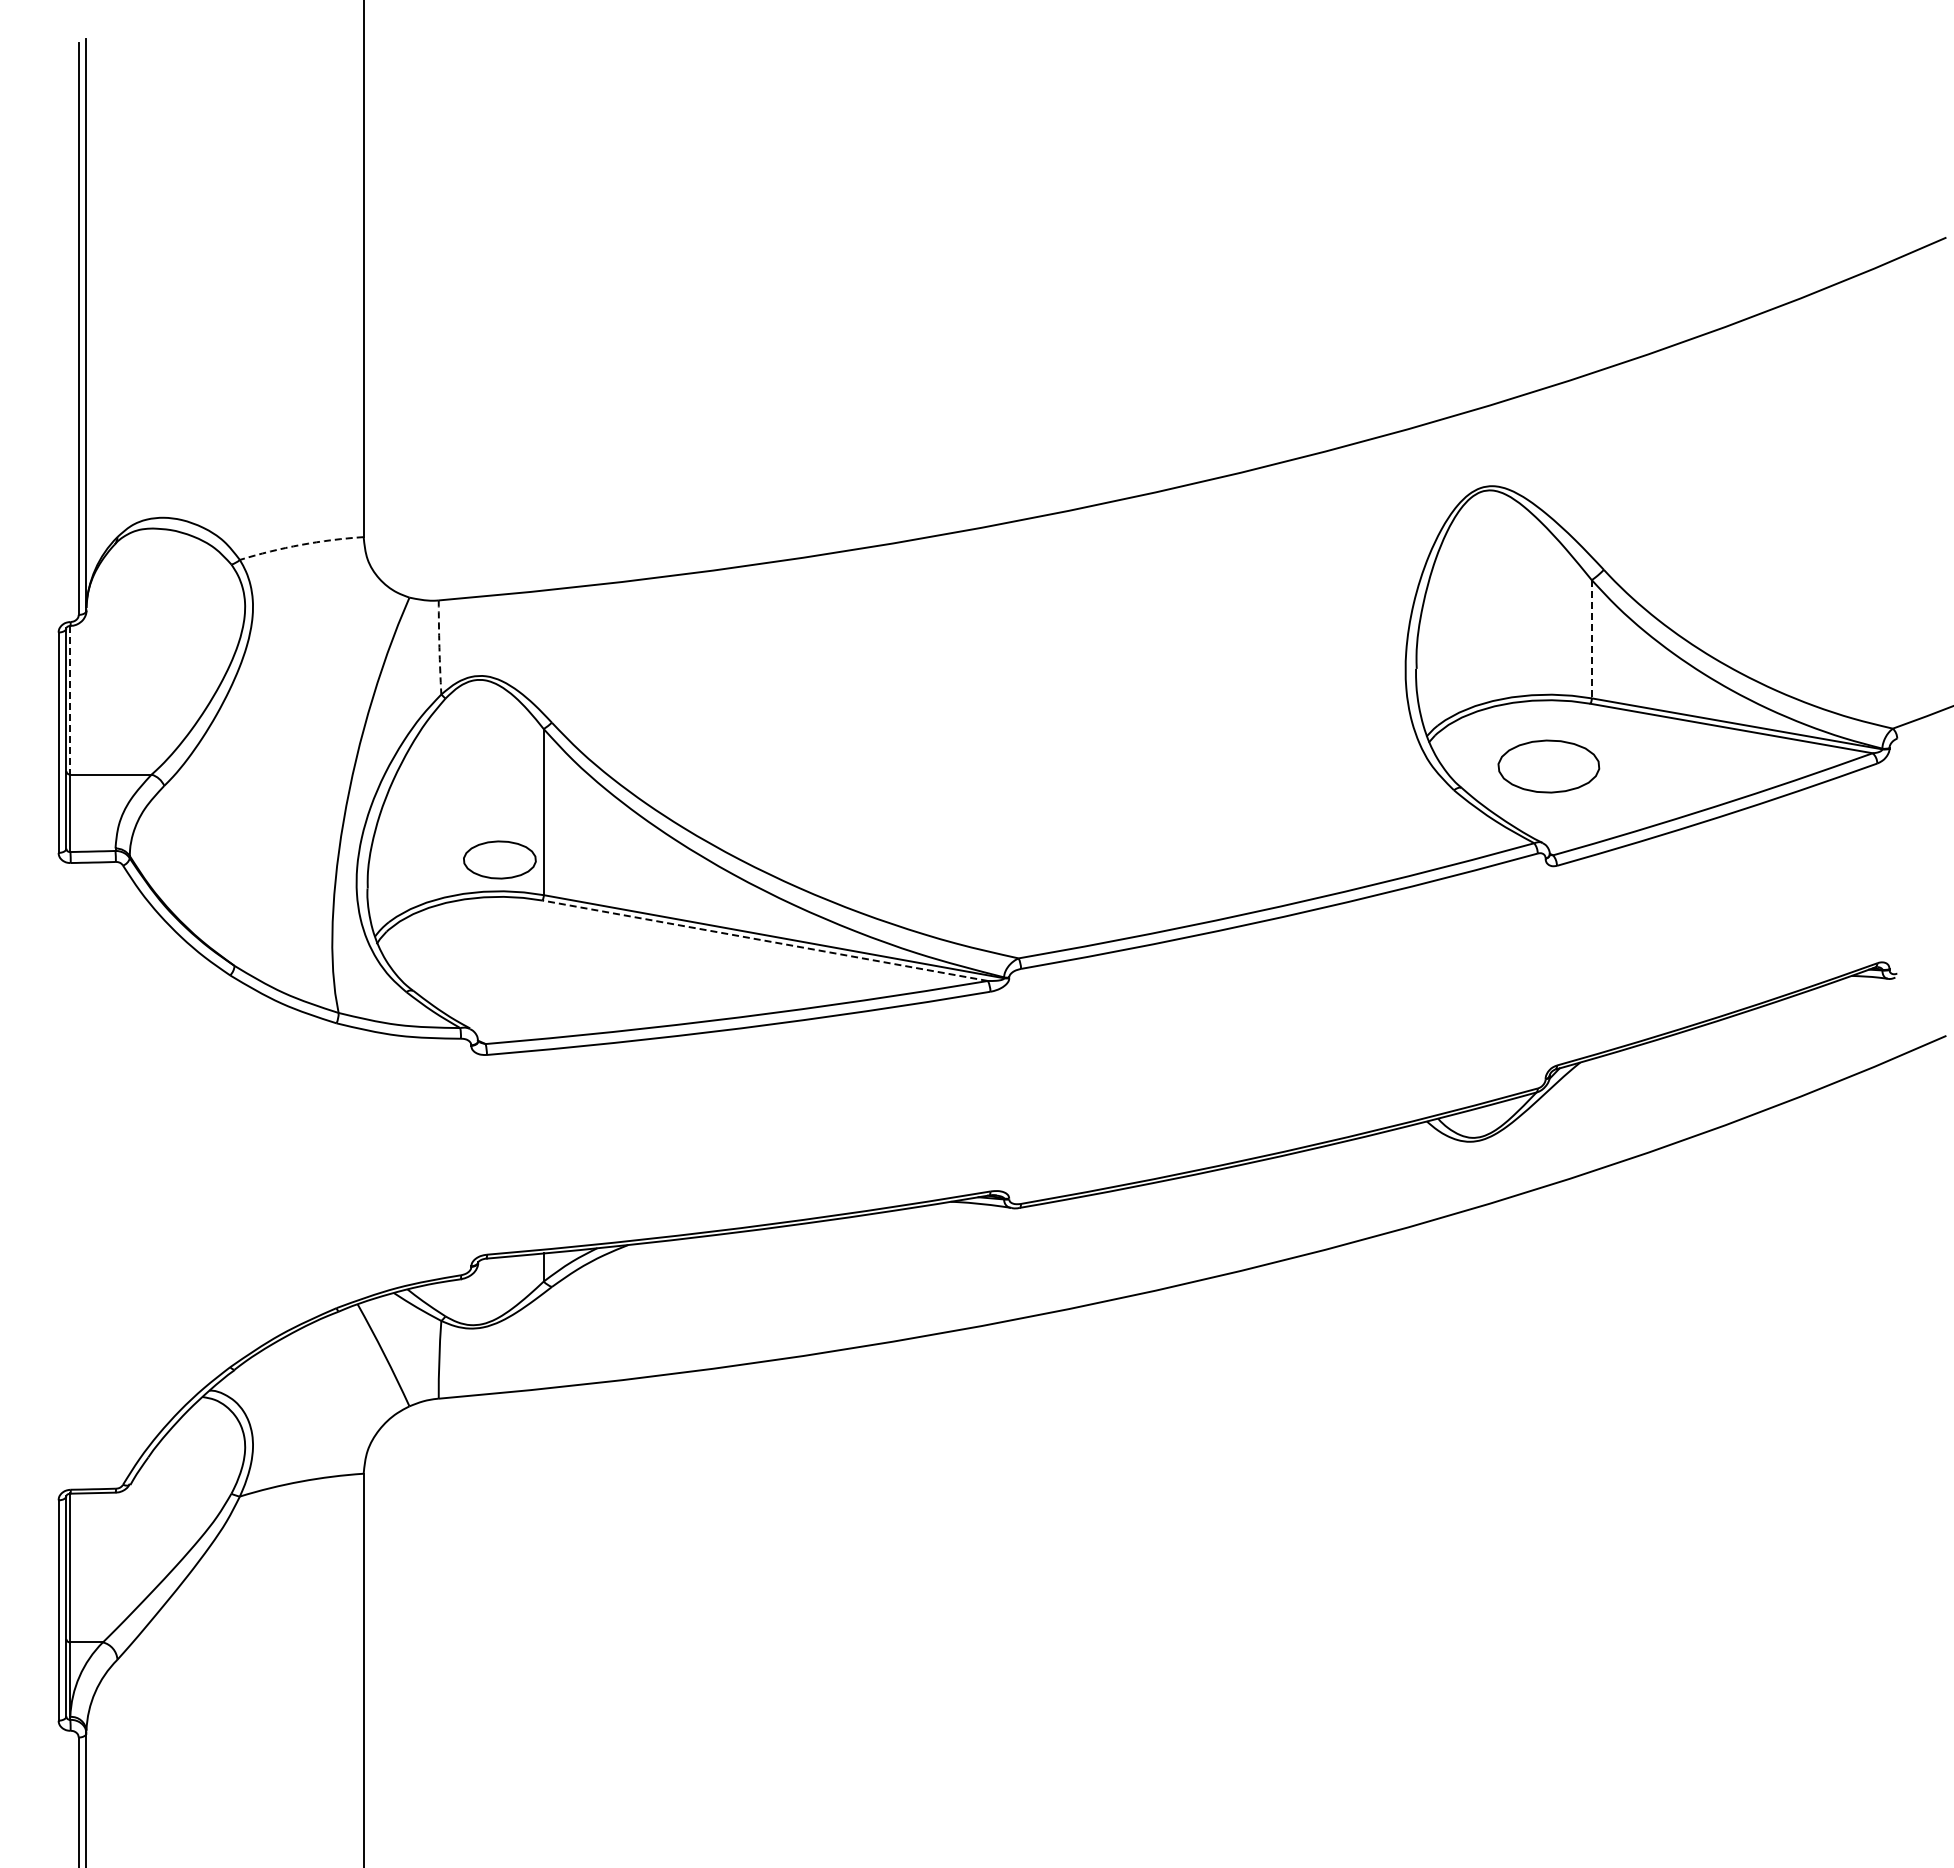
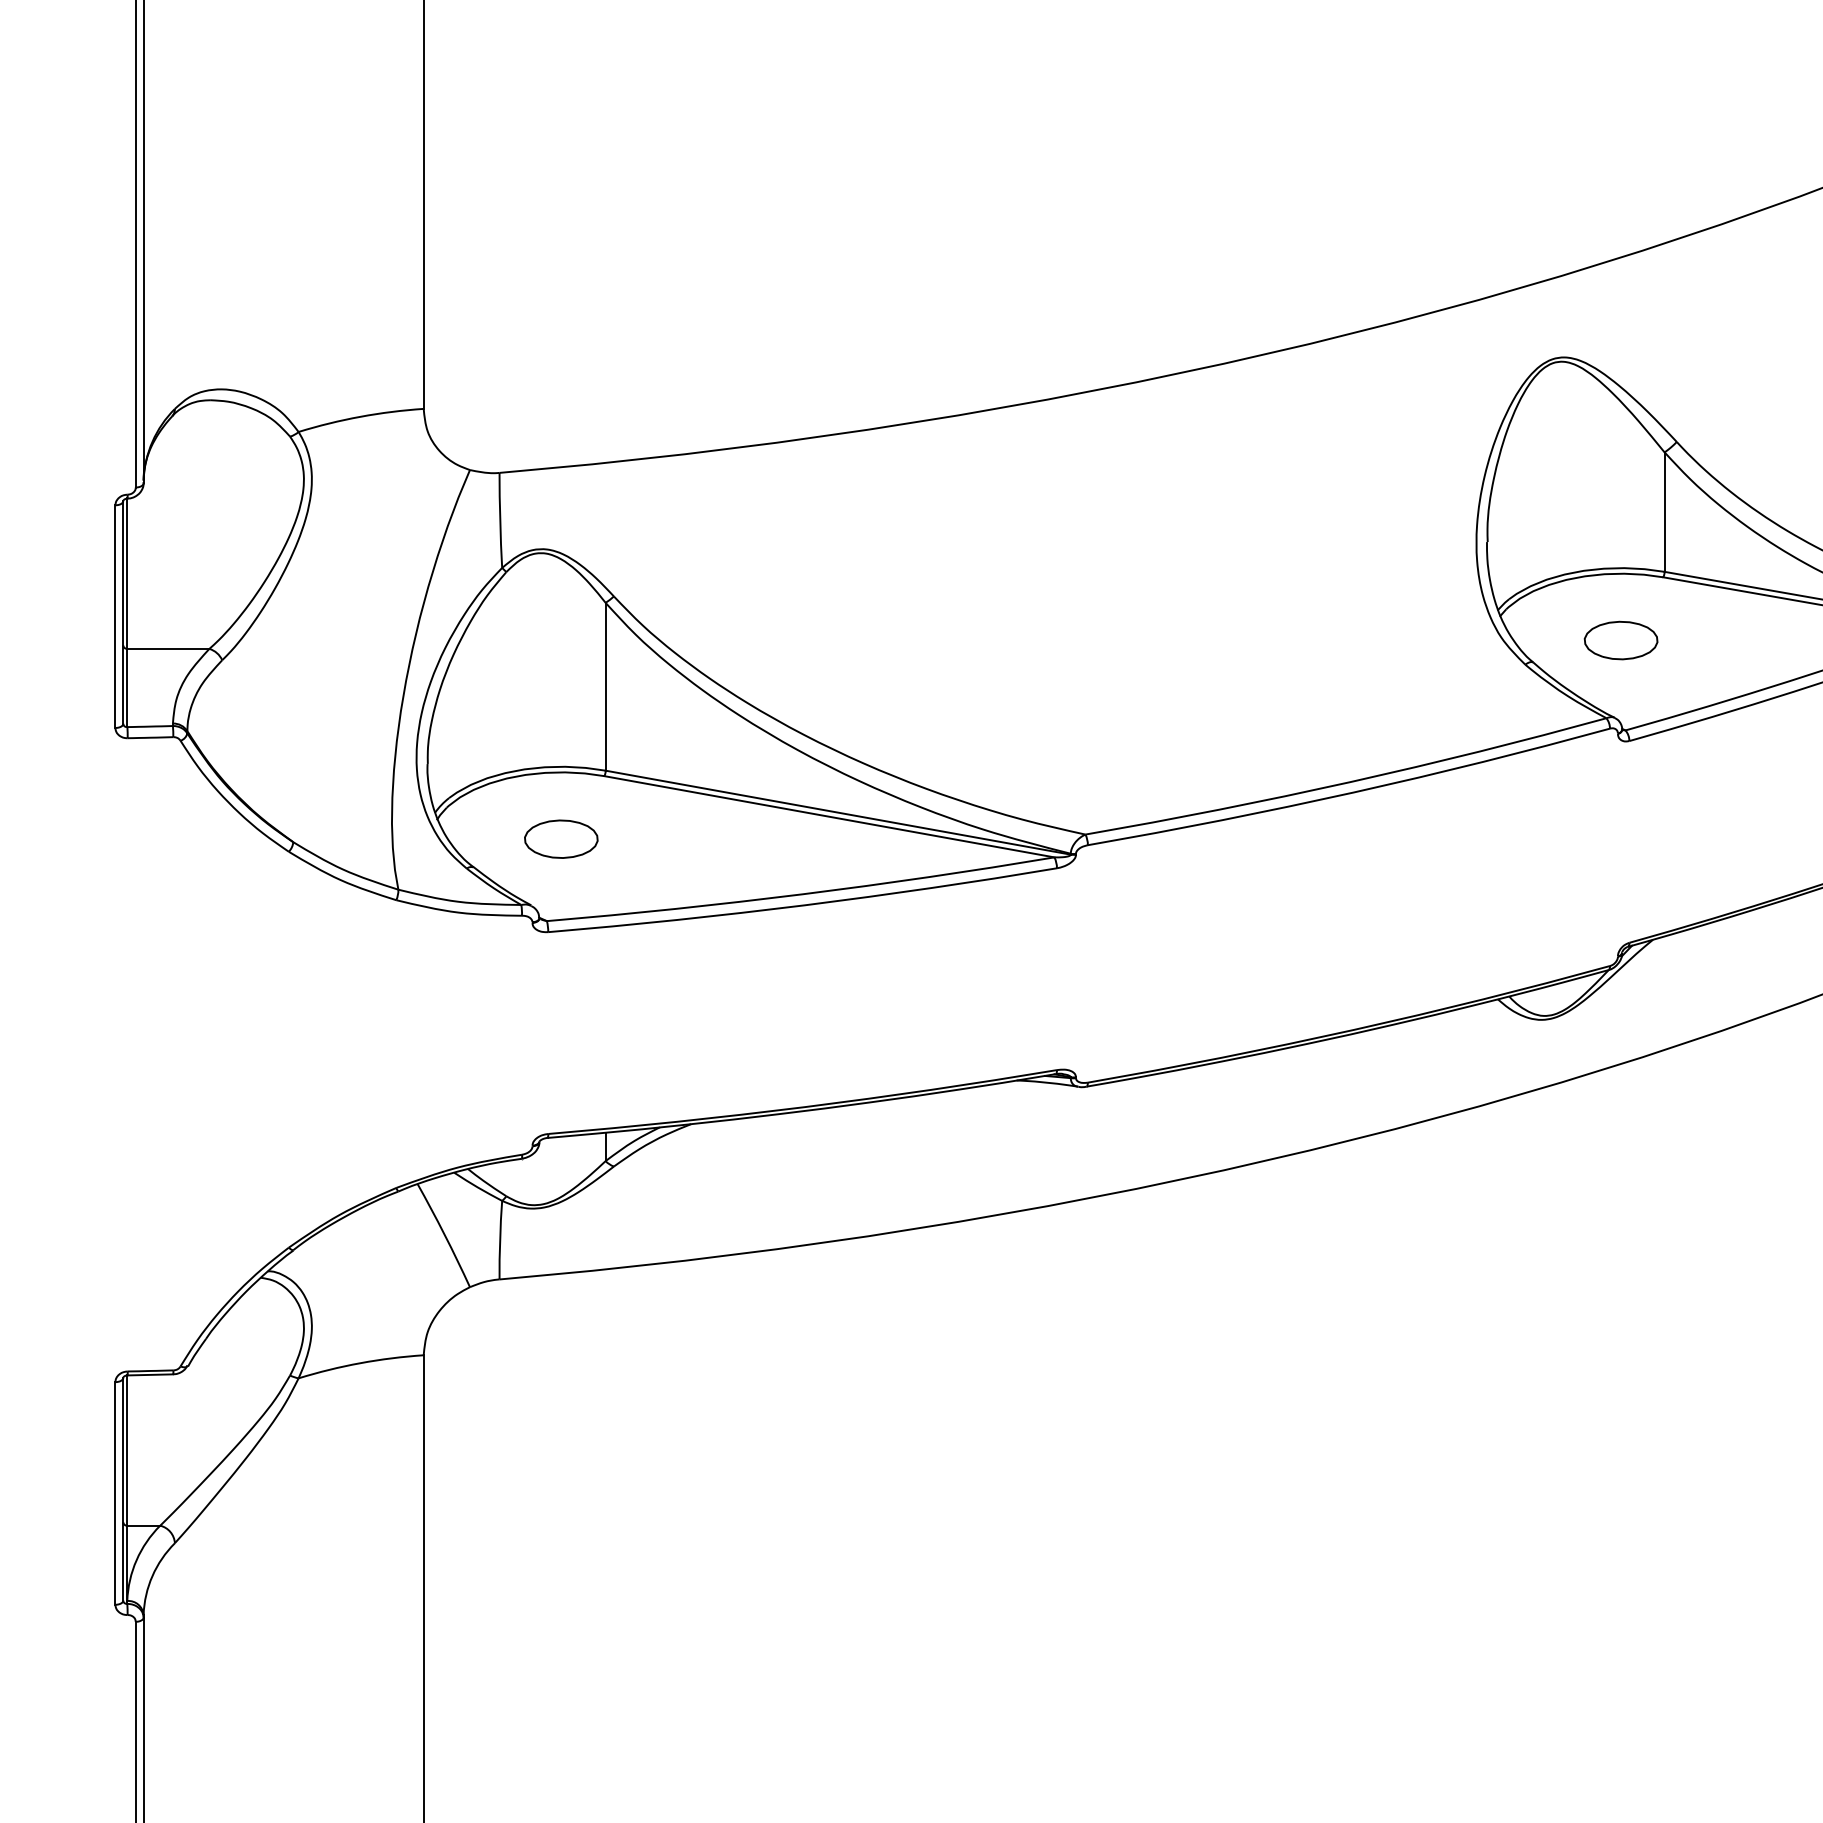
arc: (301, 544) -> (360, 416), dashed -> solid
line: (1591, 639) -> (1664, 512), dashed -> solid
arc: (439, 647) -> (500, 520), dashed -> solid
line: (70, 700) -> (127, 573), dashed -> solid
part: (1548, 765) -> (1620, 639), size x0.71
part: (499, 859) -> (560, 838), moved
line: (764, 940) -> (828, 816), dashed -> solid

